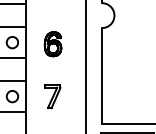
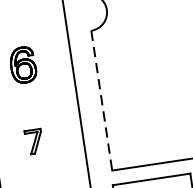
line: (102, 75) -> (102, 100), solid -> dashed
part: (52, 96) -> (33, 141), size x0.7

